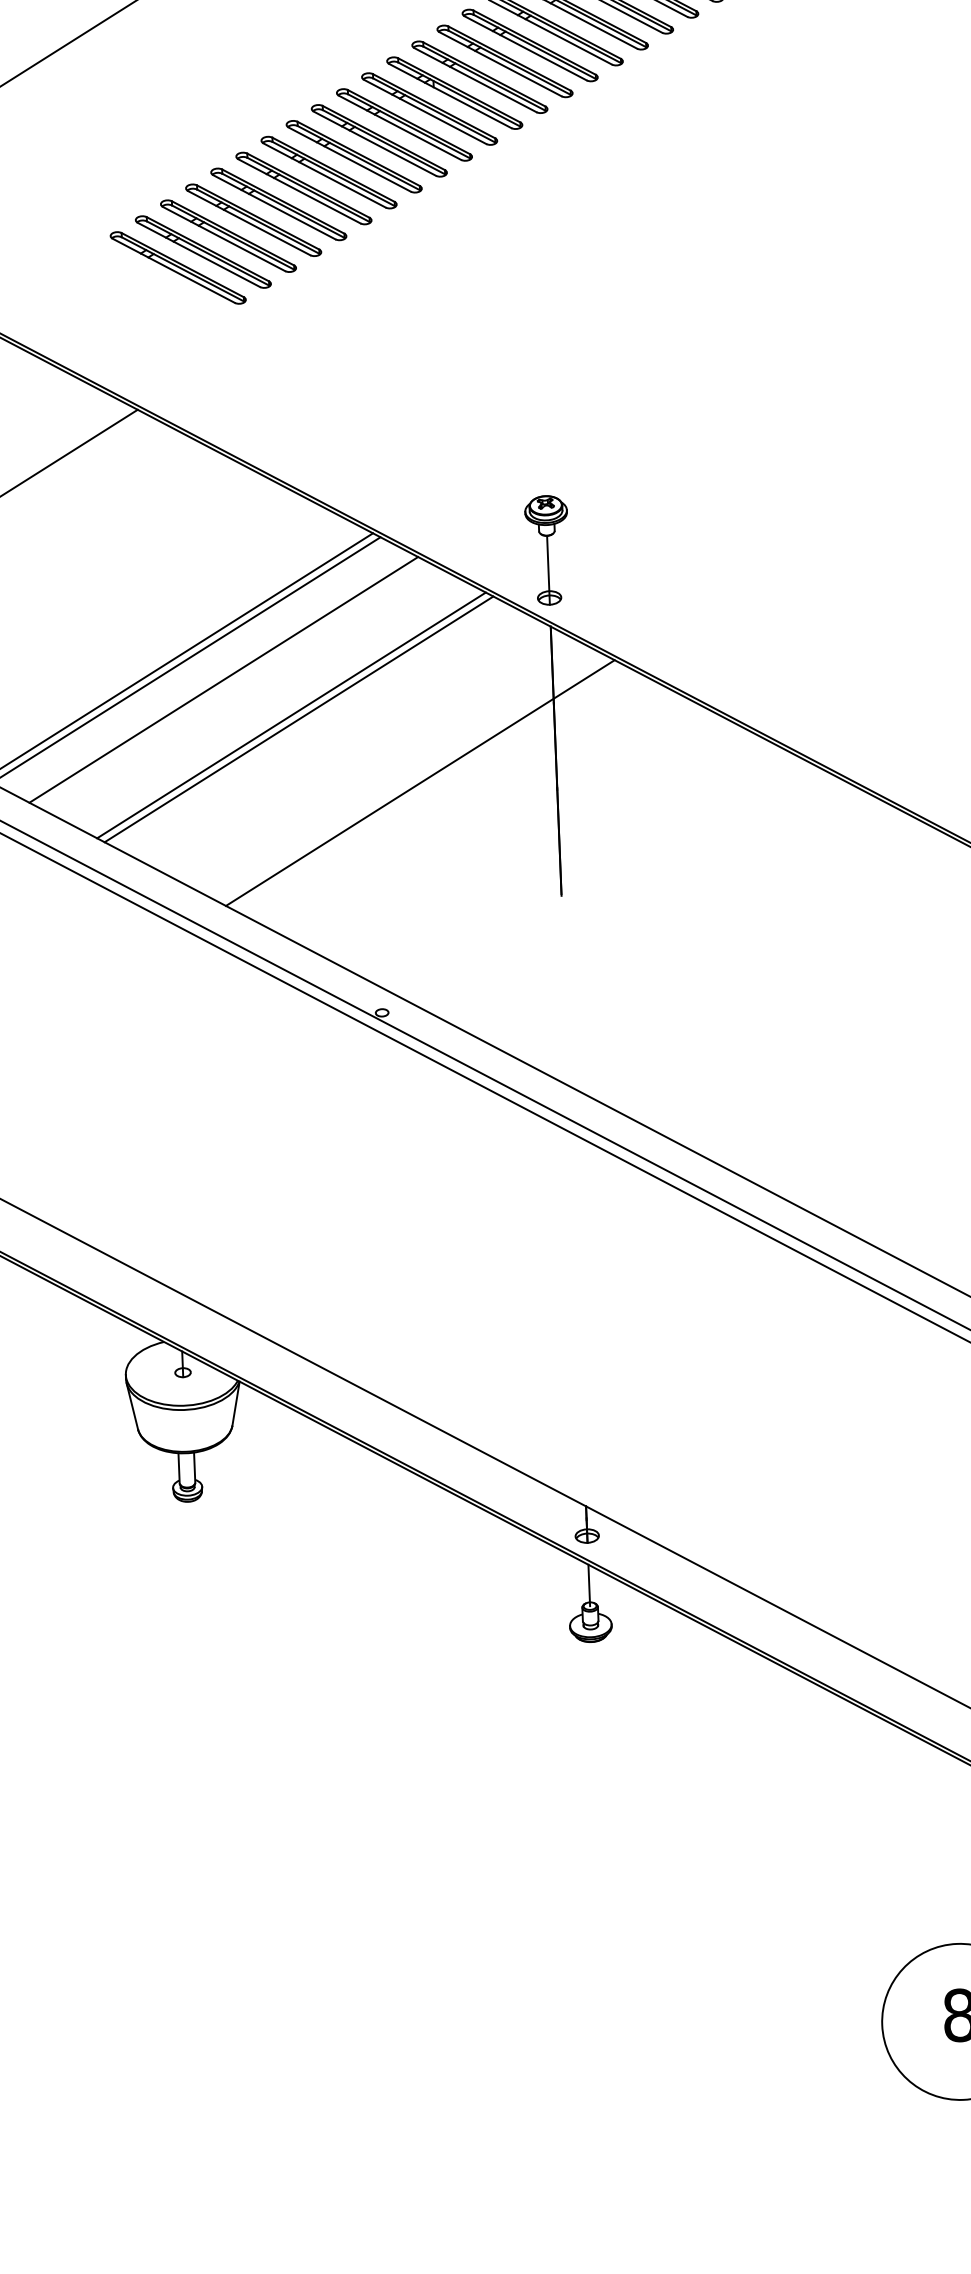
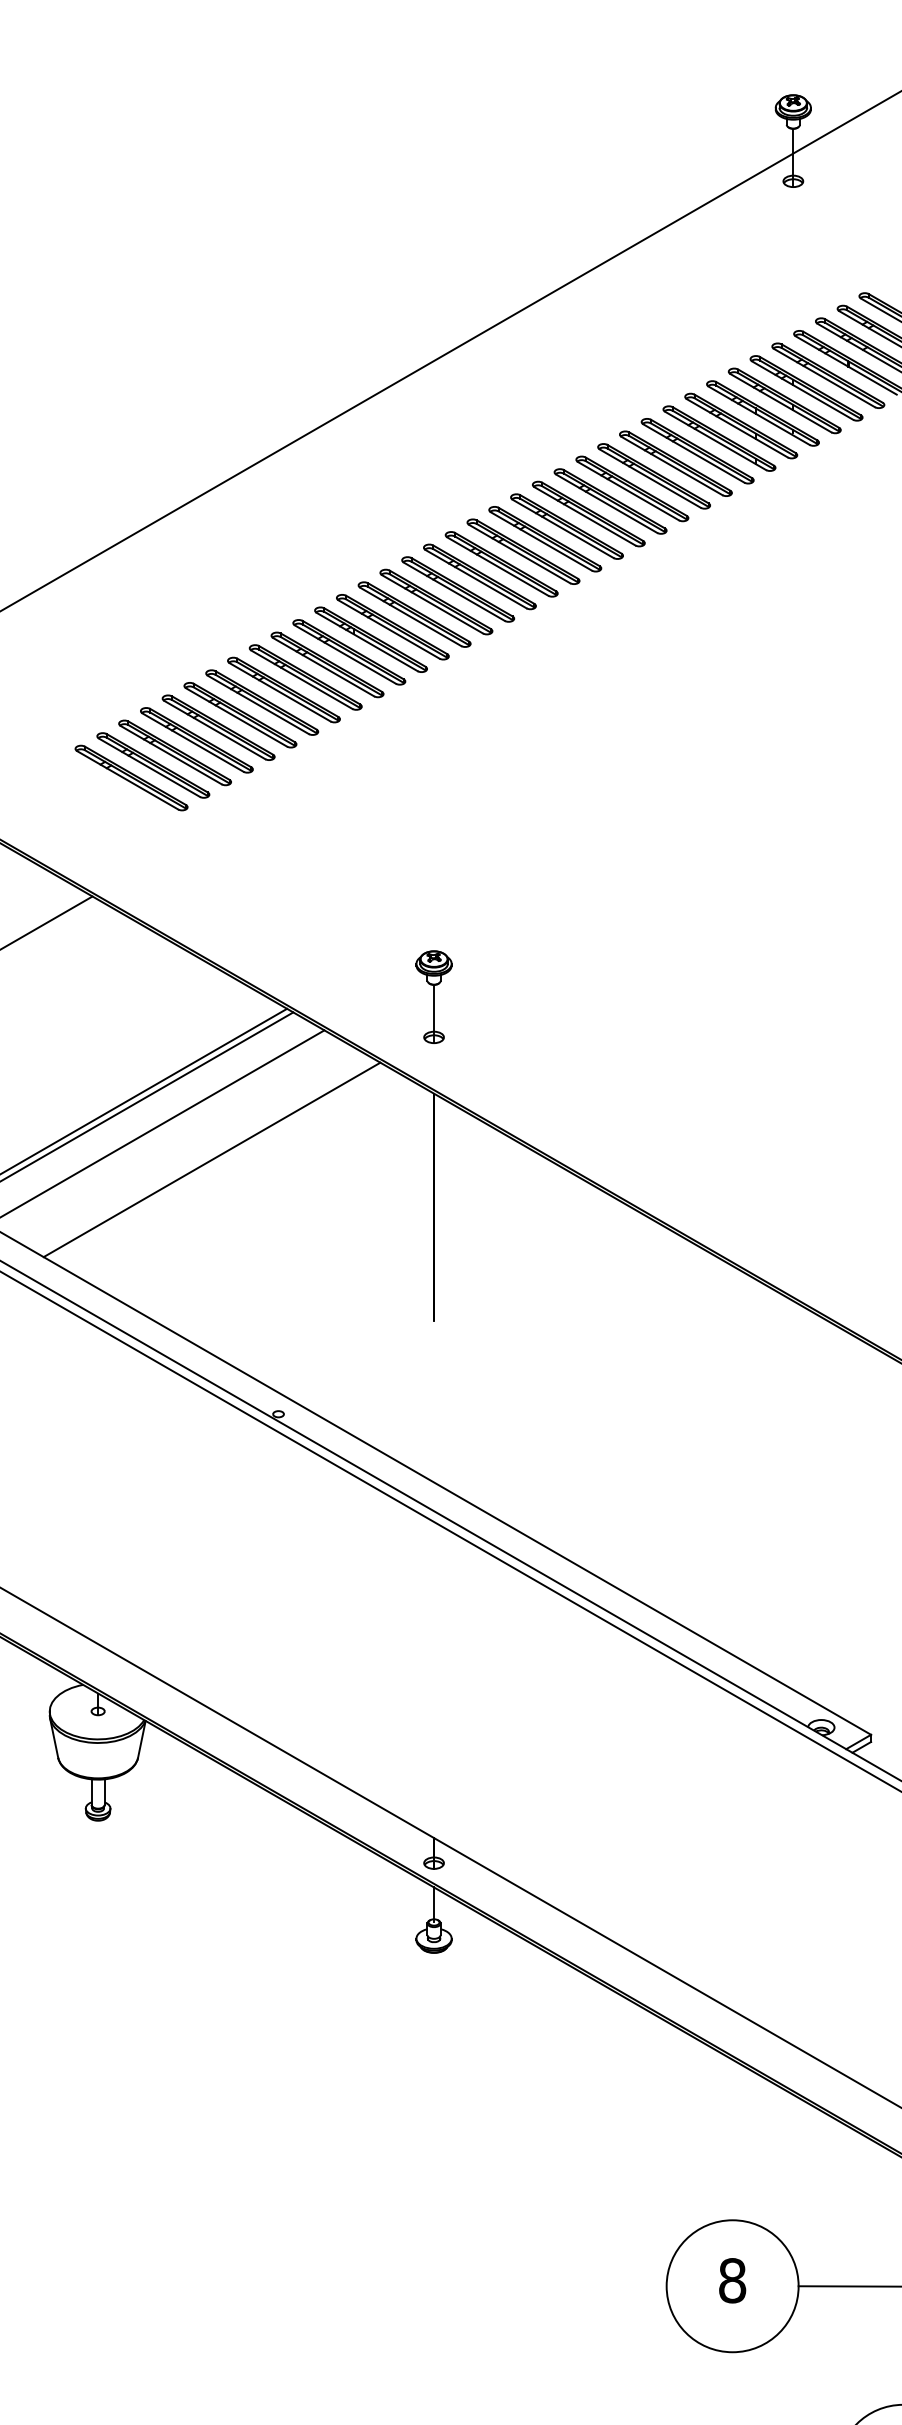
part: (546, 549) -> (433, 996), moved
line: (298, 719) -> (217, 1163), removed
line: (420, 783) -> (318, 1221), removed

